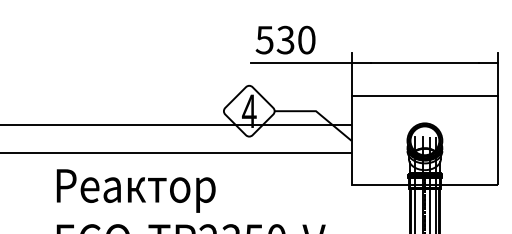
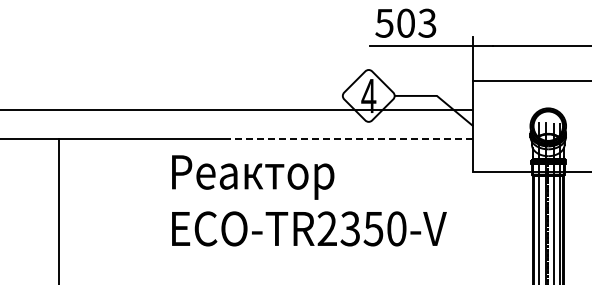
text: (295, 39) -> (416, 22), 530 -> 503
line: (231, 152) -> (350, 138), solid -> dashed

